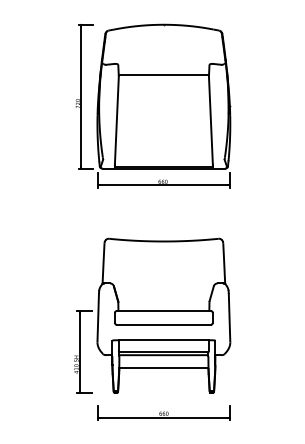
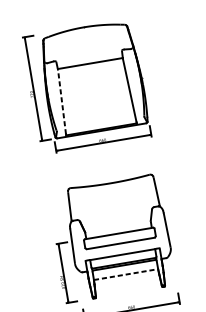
line: (116, 120) -> (61, 101), solid -> dashed
line: (163, 368) -> (125, 274), solid -> dashed

